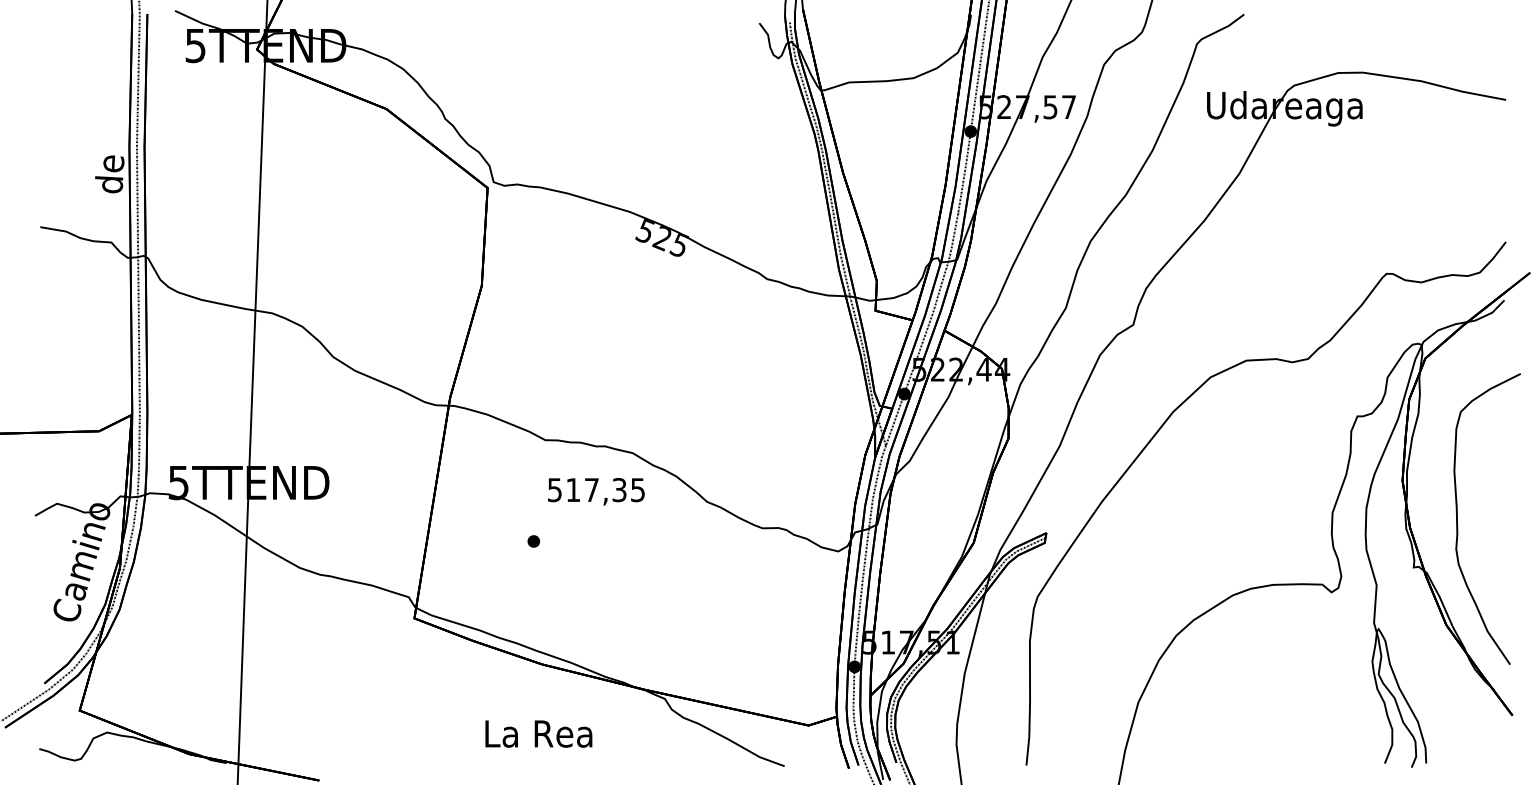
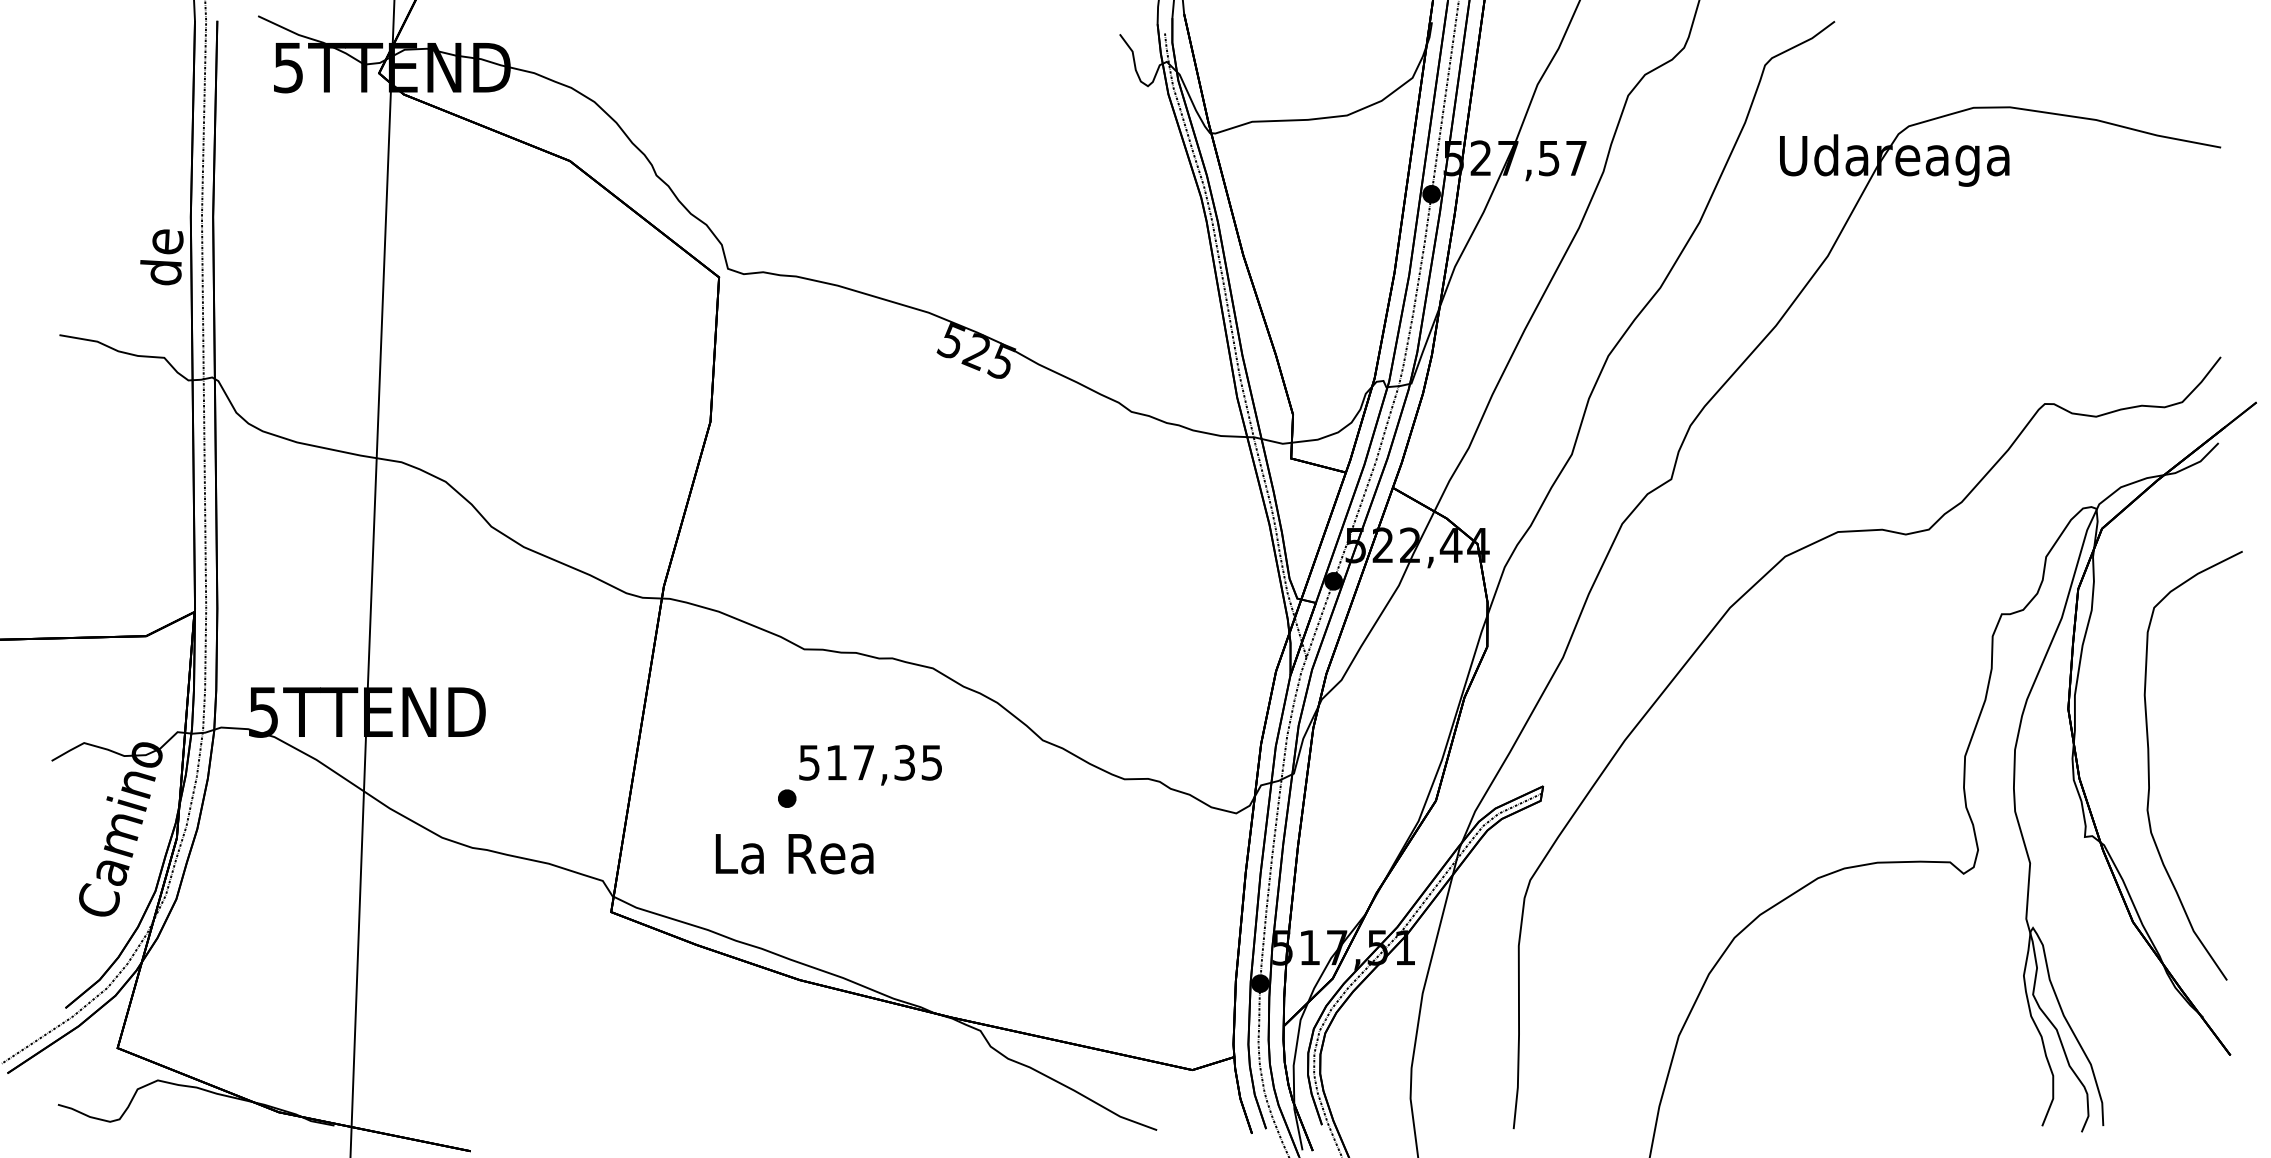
text: (596, 491) -> (870, 764), moved
text: (538, 733) -> (794, 853), moved

